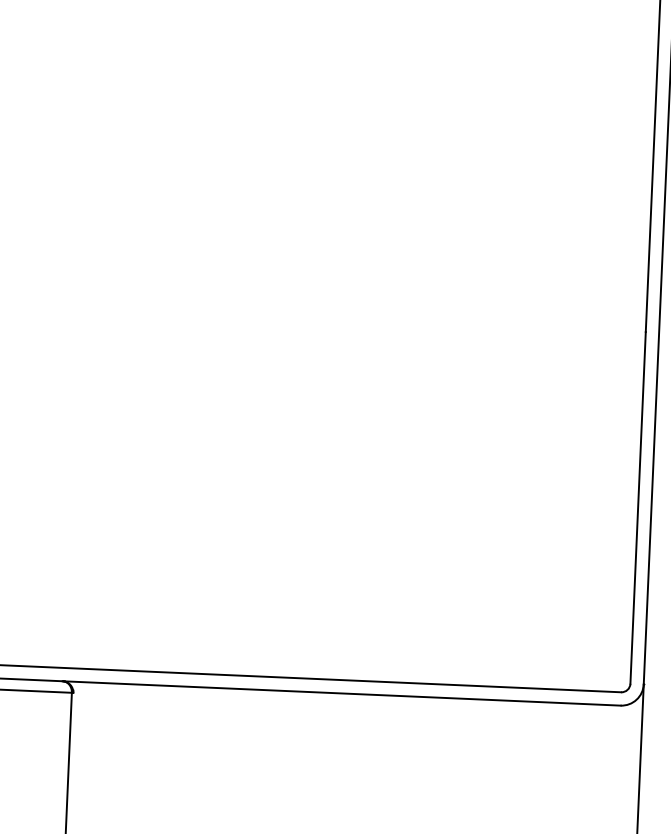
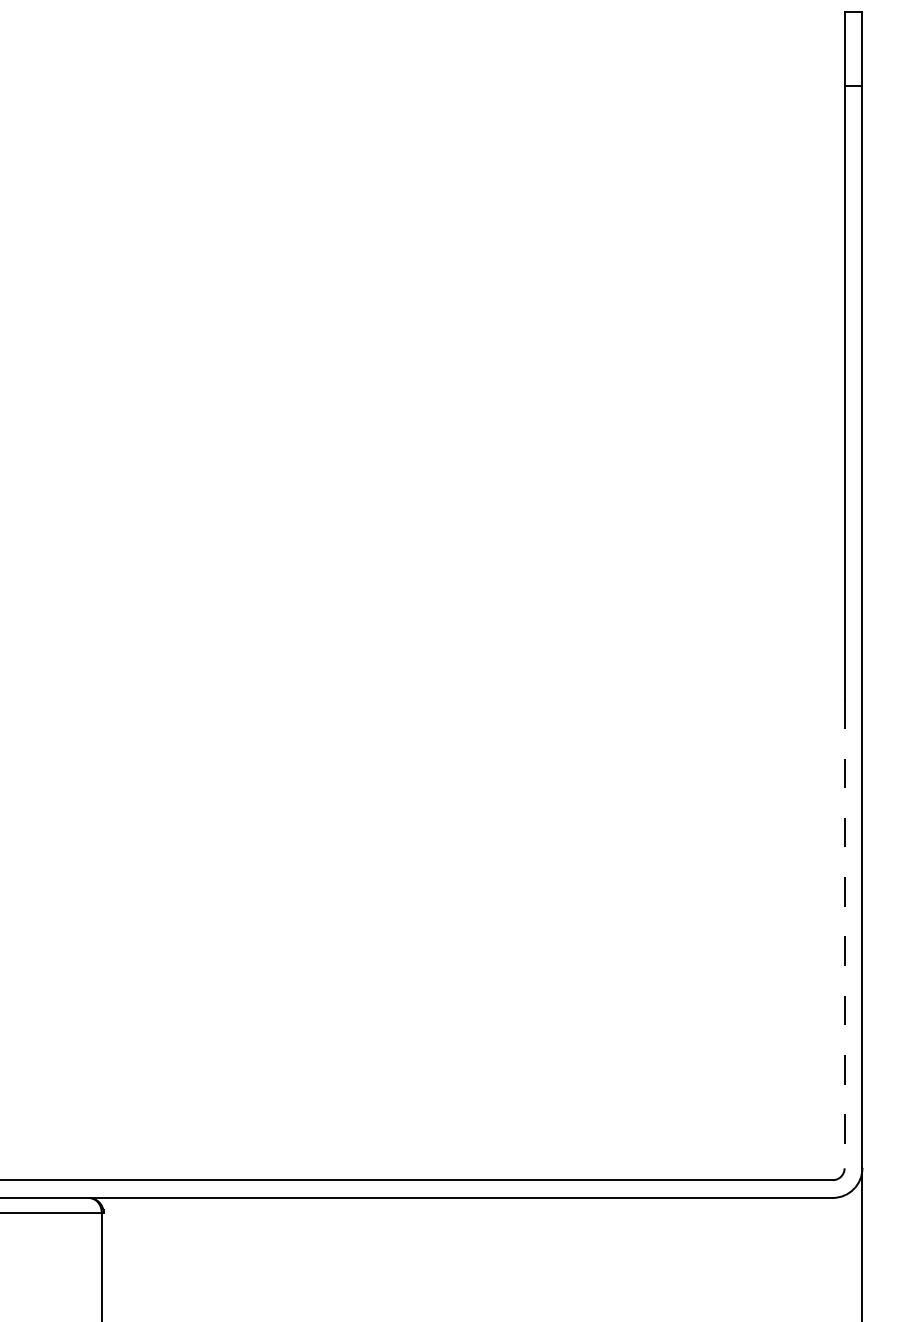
line: (638, 507) -> (844, 933), solid -> dashed

